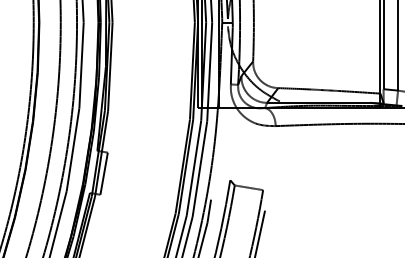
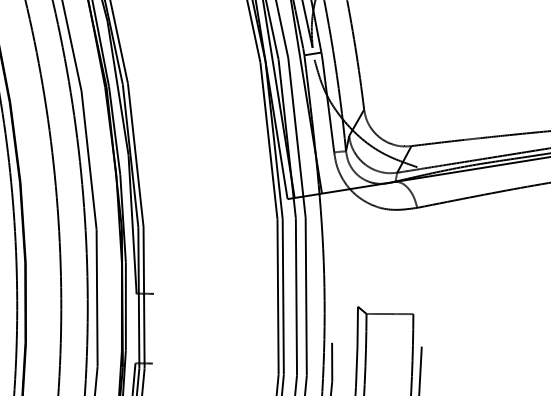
line: (103, 173) -> (152, 328), removed

